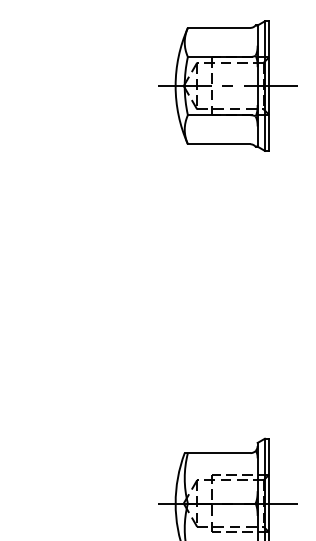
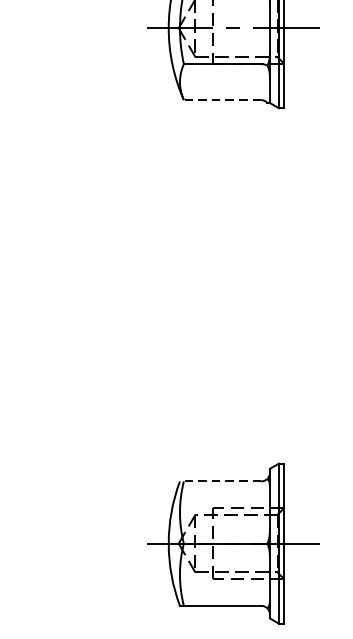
line: (218, 144) -> (221, 100), solid -> dashed
line: (217, 453) -> (220, 481), solid -> dashed

